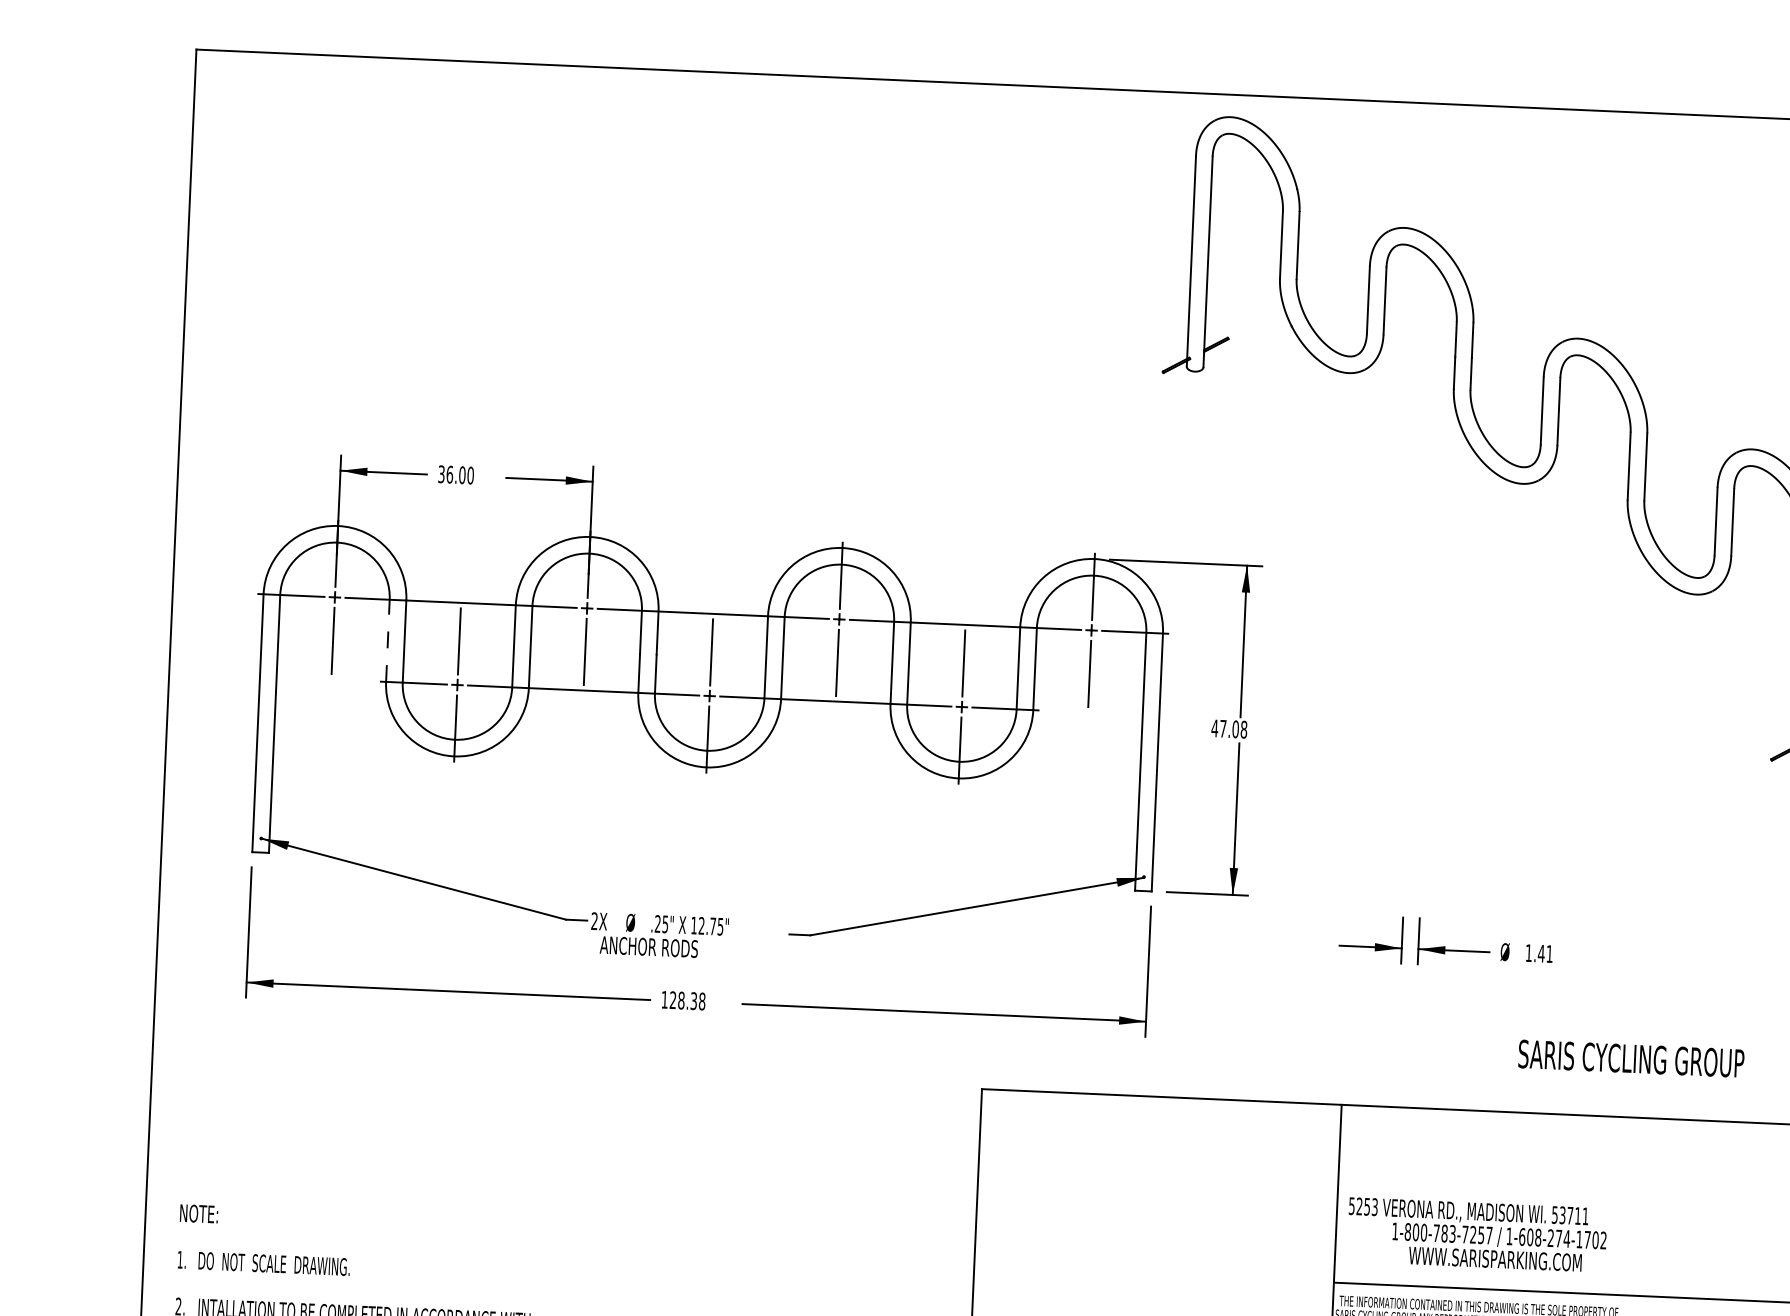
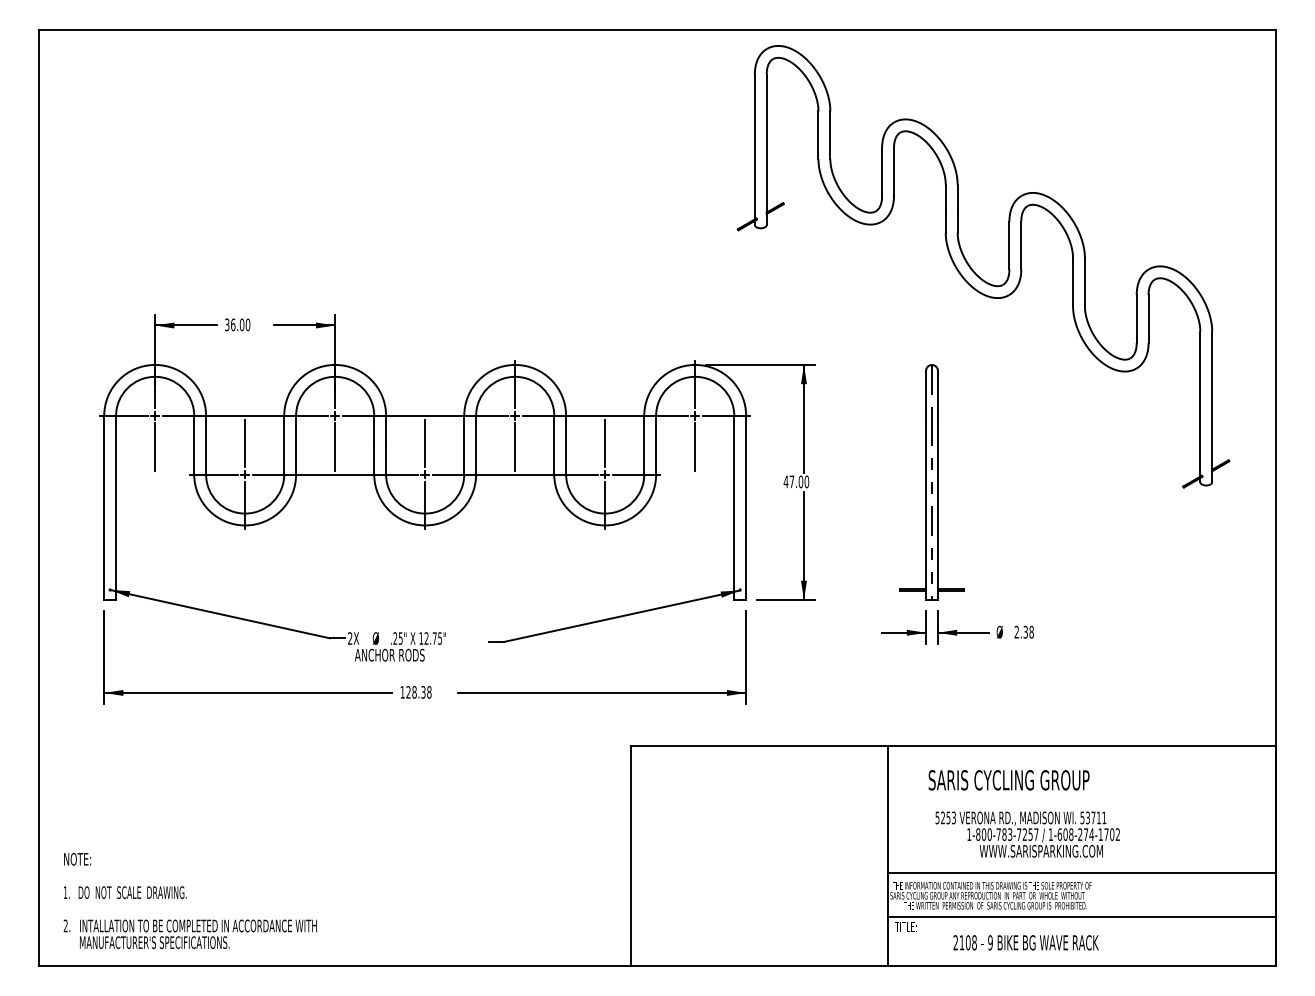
line: (388, 639) -> (194, 444), dashed -> solid
text: (1243, 729) -> (806, 481), 47.08 -> 47.00
part: (1418, 738) -> (931, 482), added
text: (1538, 952) -> (1023, 631), 1.41 -> 2.38
text: (1630, 1059) -> (1008, 780), moved
text: (1476, 1234) -> (1027, 834), moved

